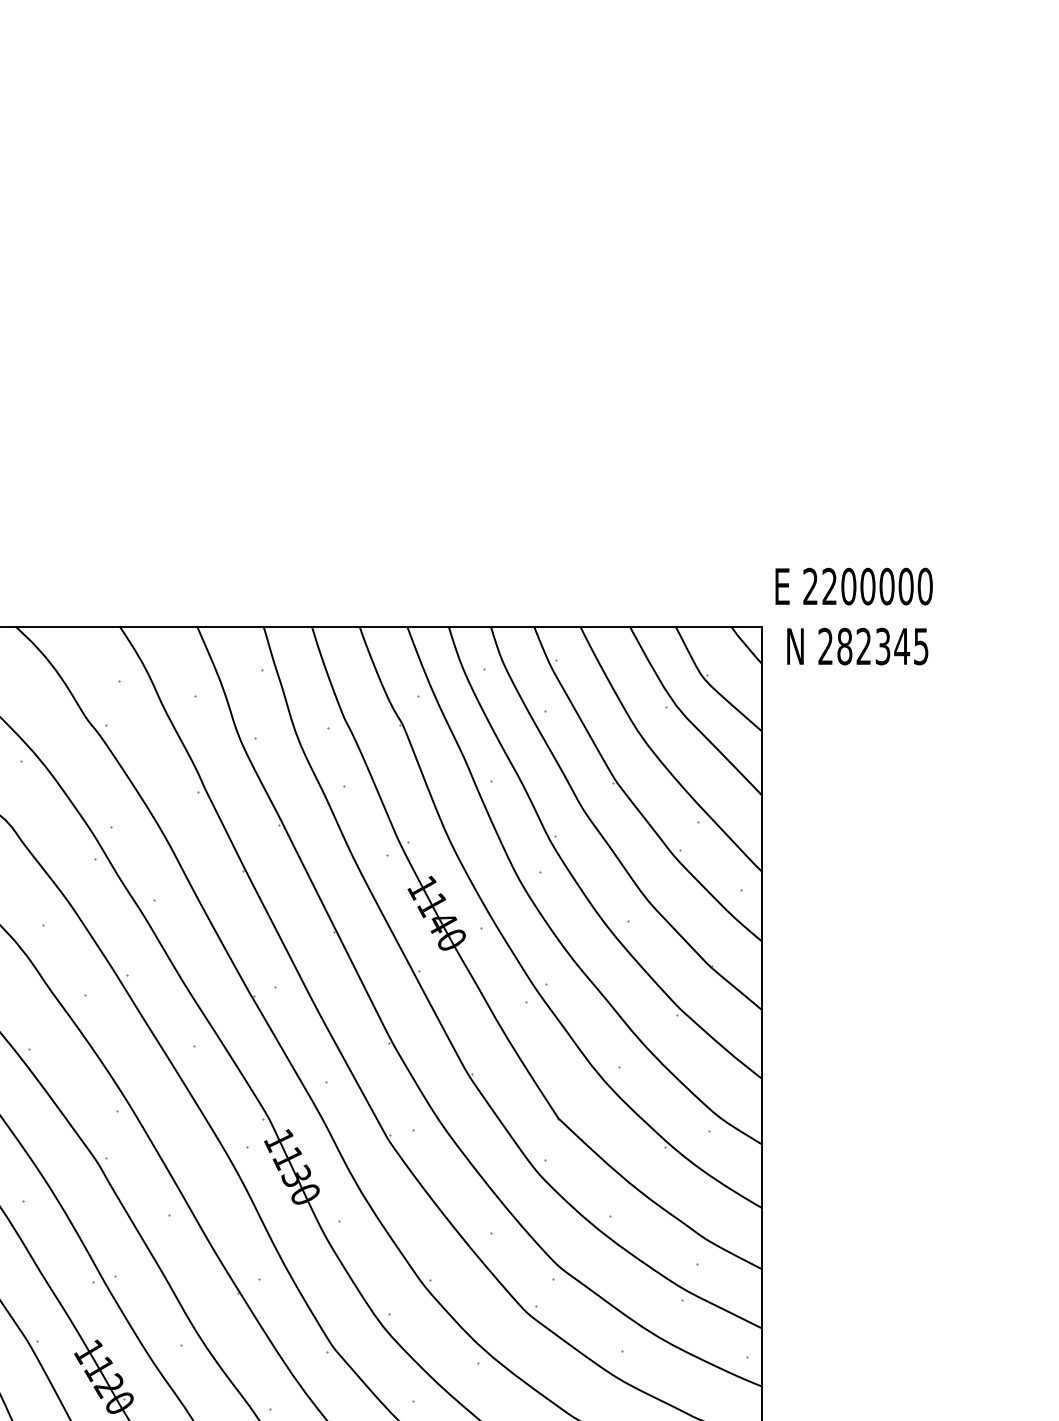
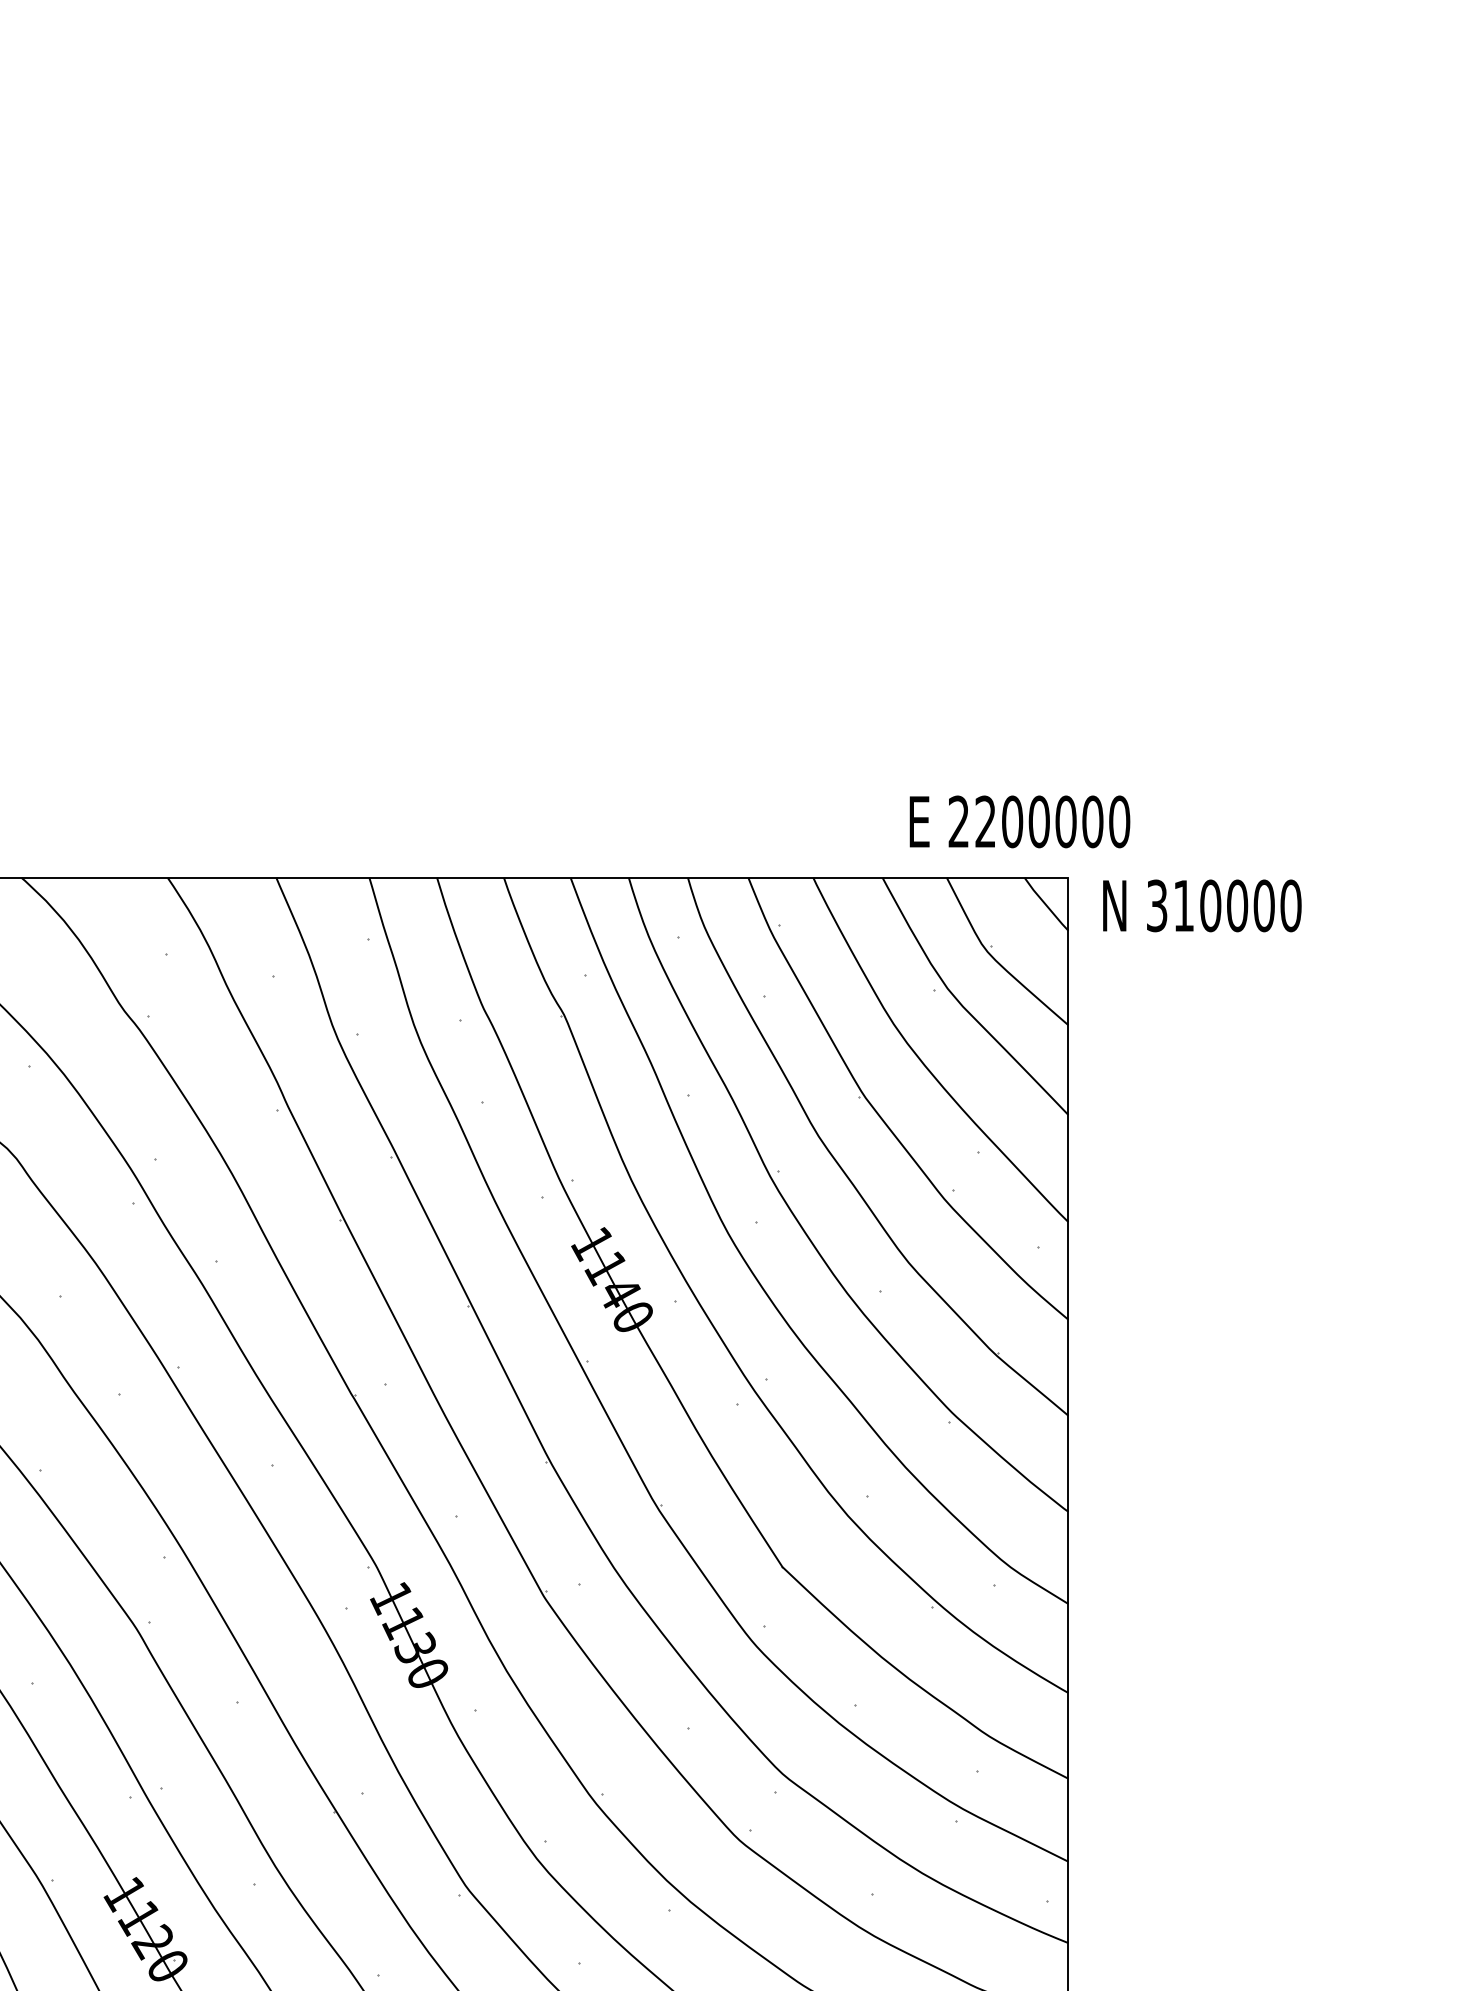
text: (853, 586) -> (1019, 821), moved
text: (873, 646) -> (1224, 905), 282345 -> 310000

